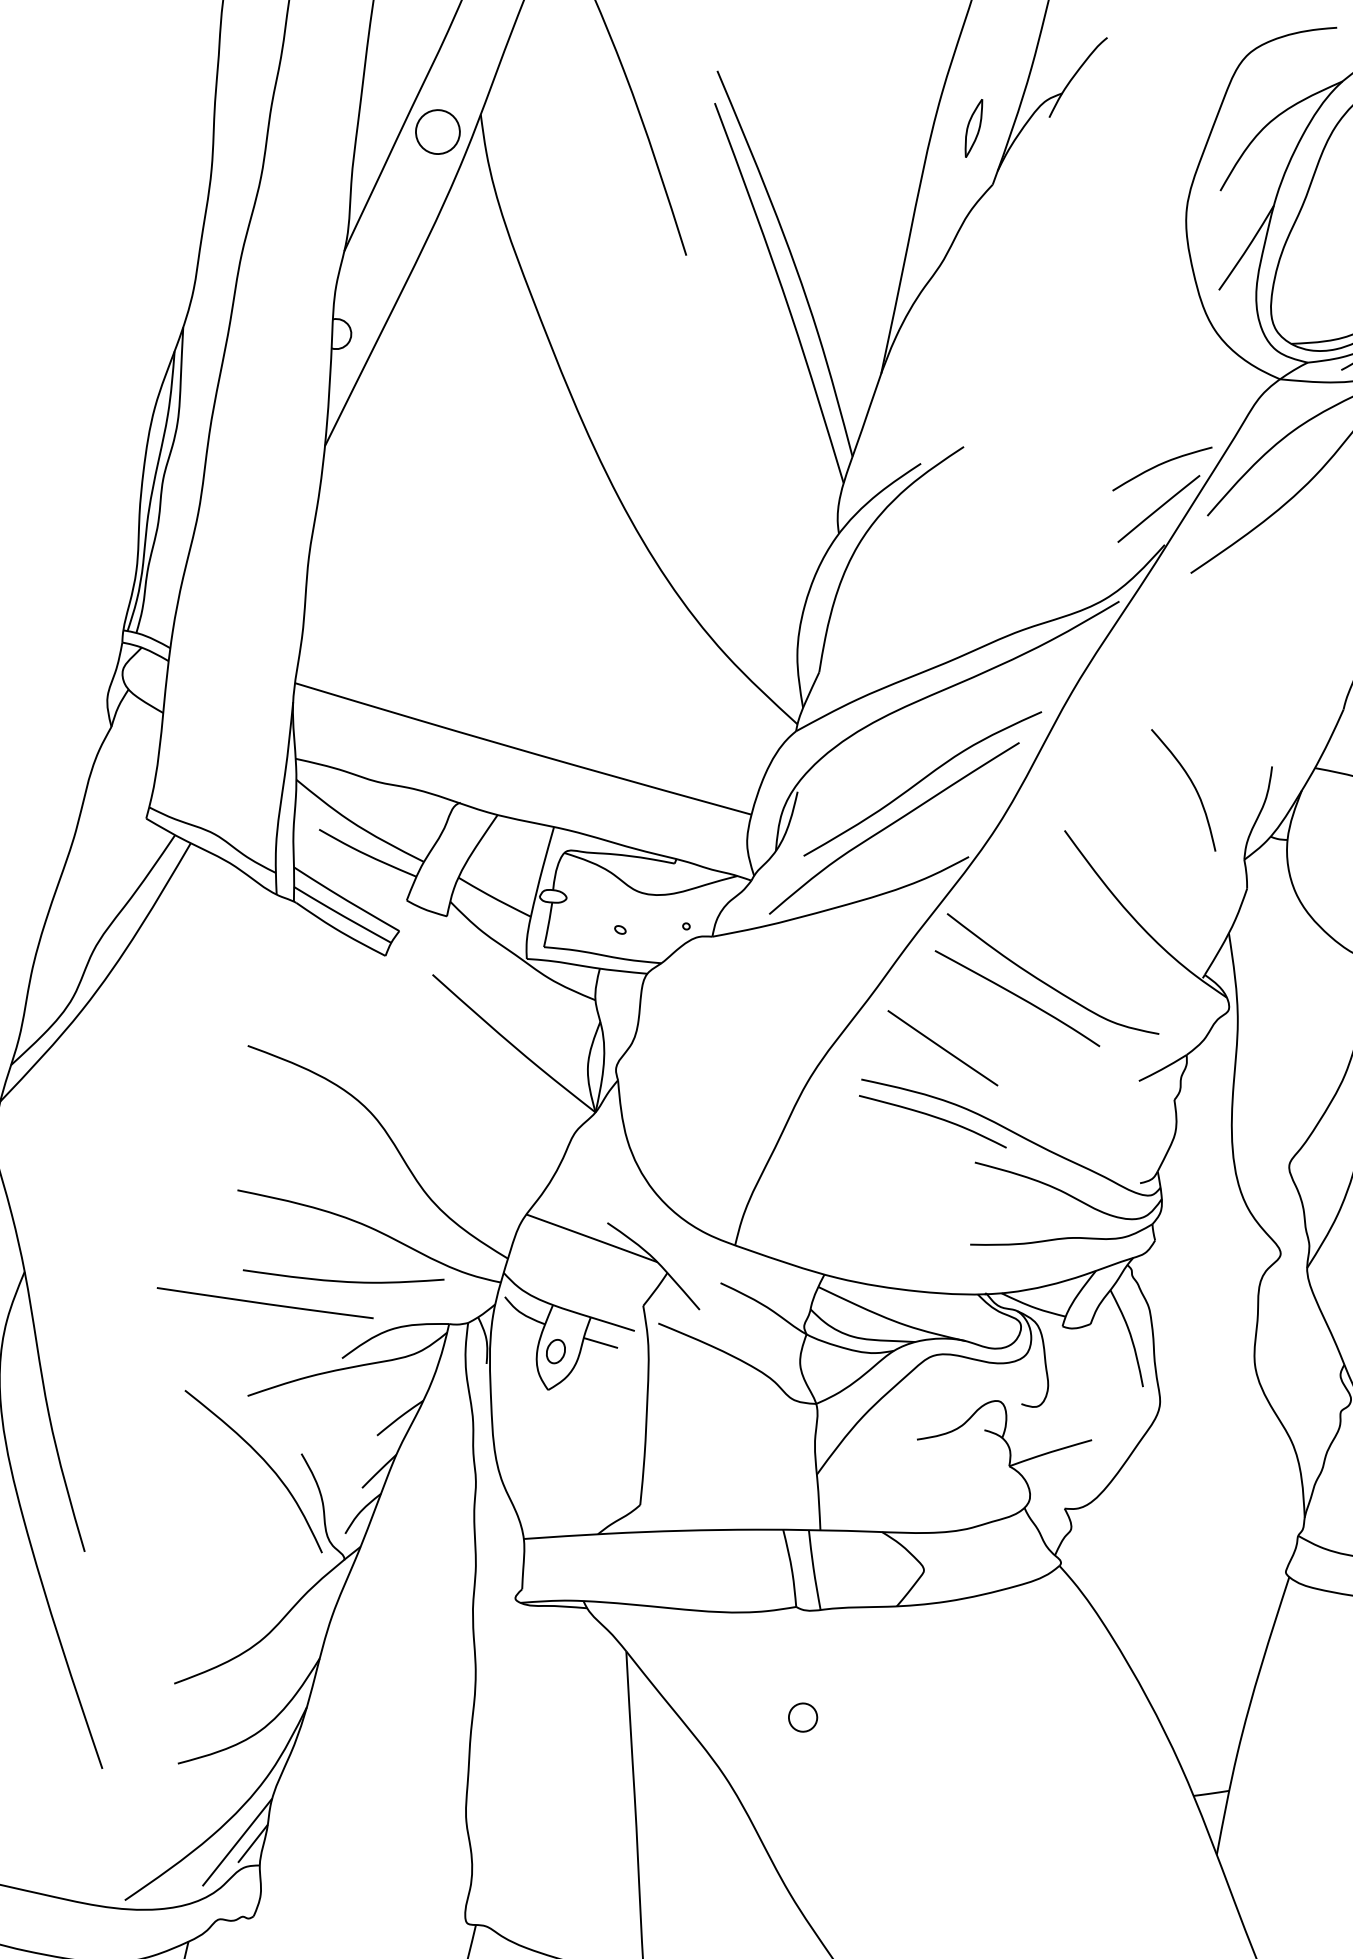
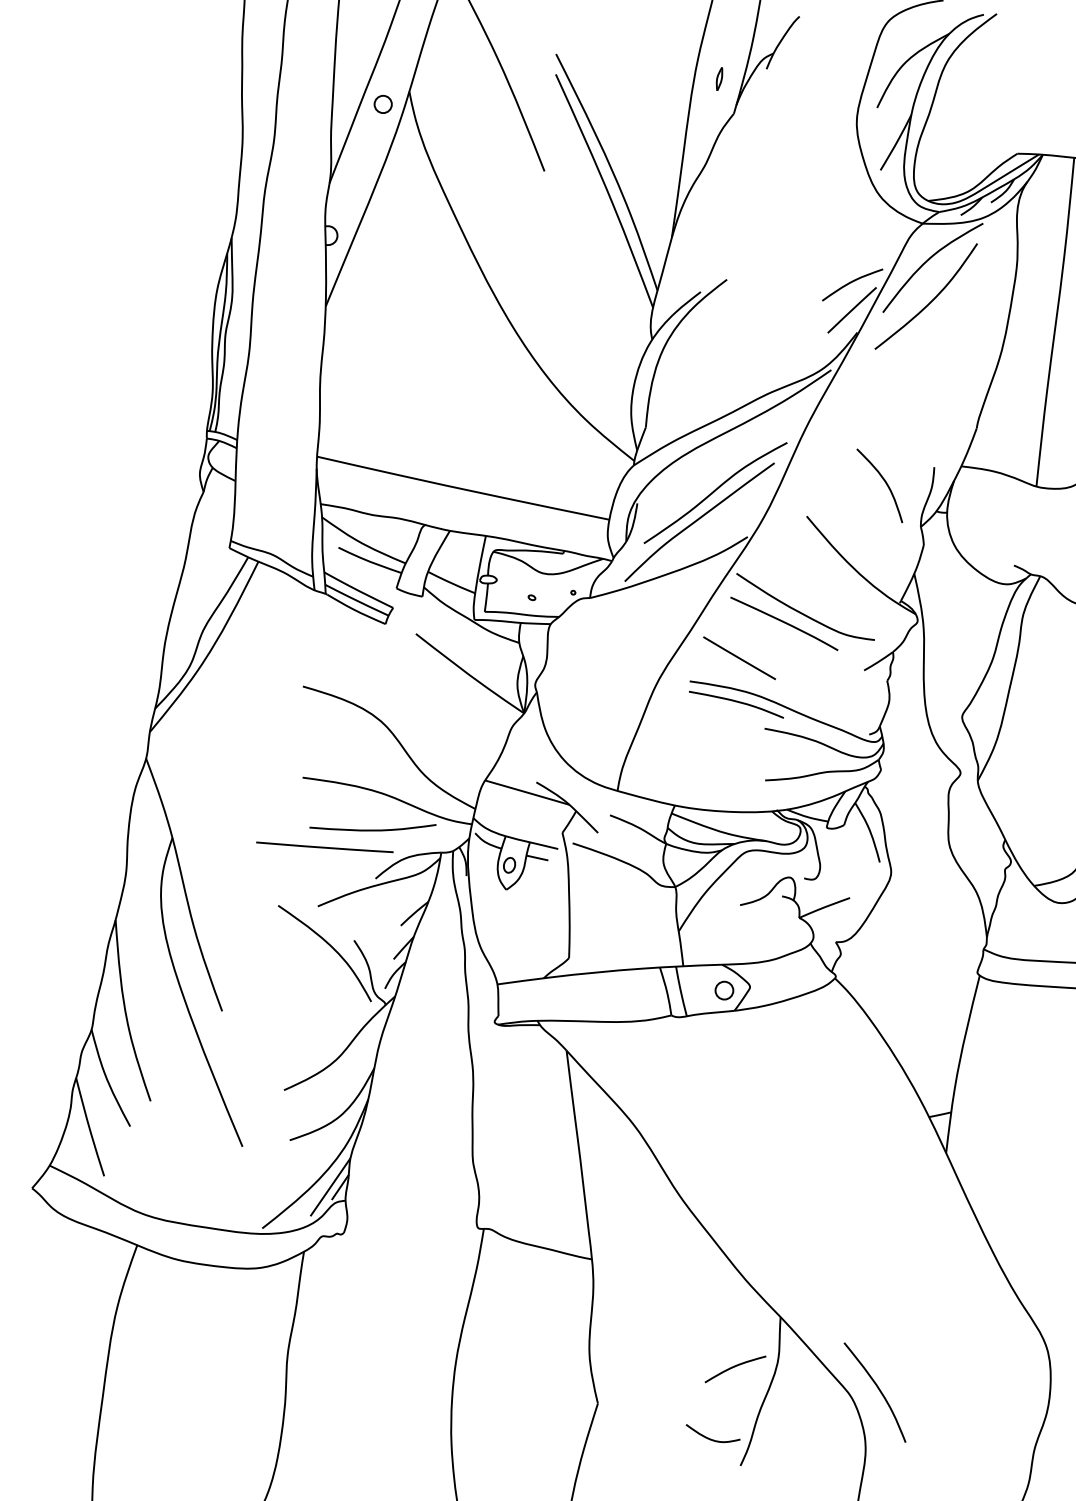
part: (973, 127) -> (719, 78), size x0.62
circle: (436, 132) -> (382, 104), size x0.62
circle: (803, 1717) -> (724, 990), moved

